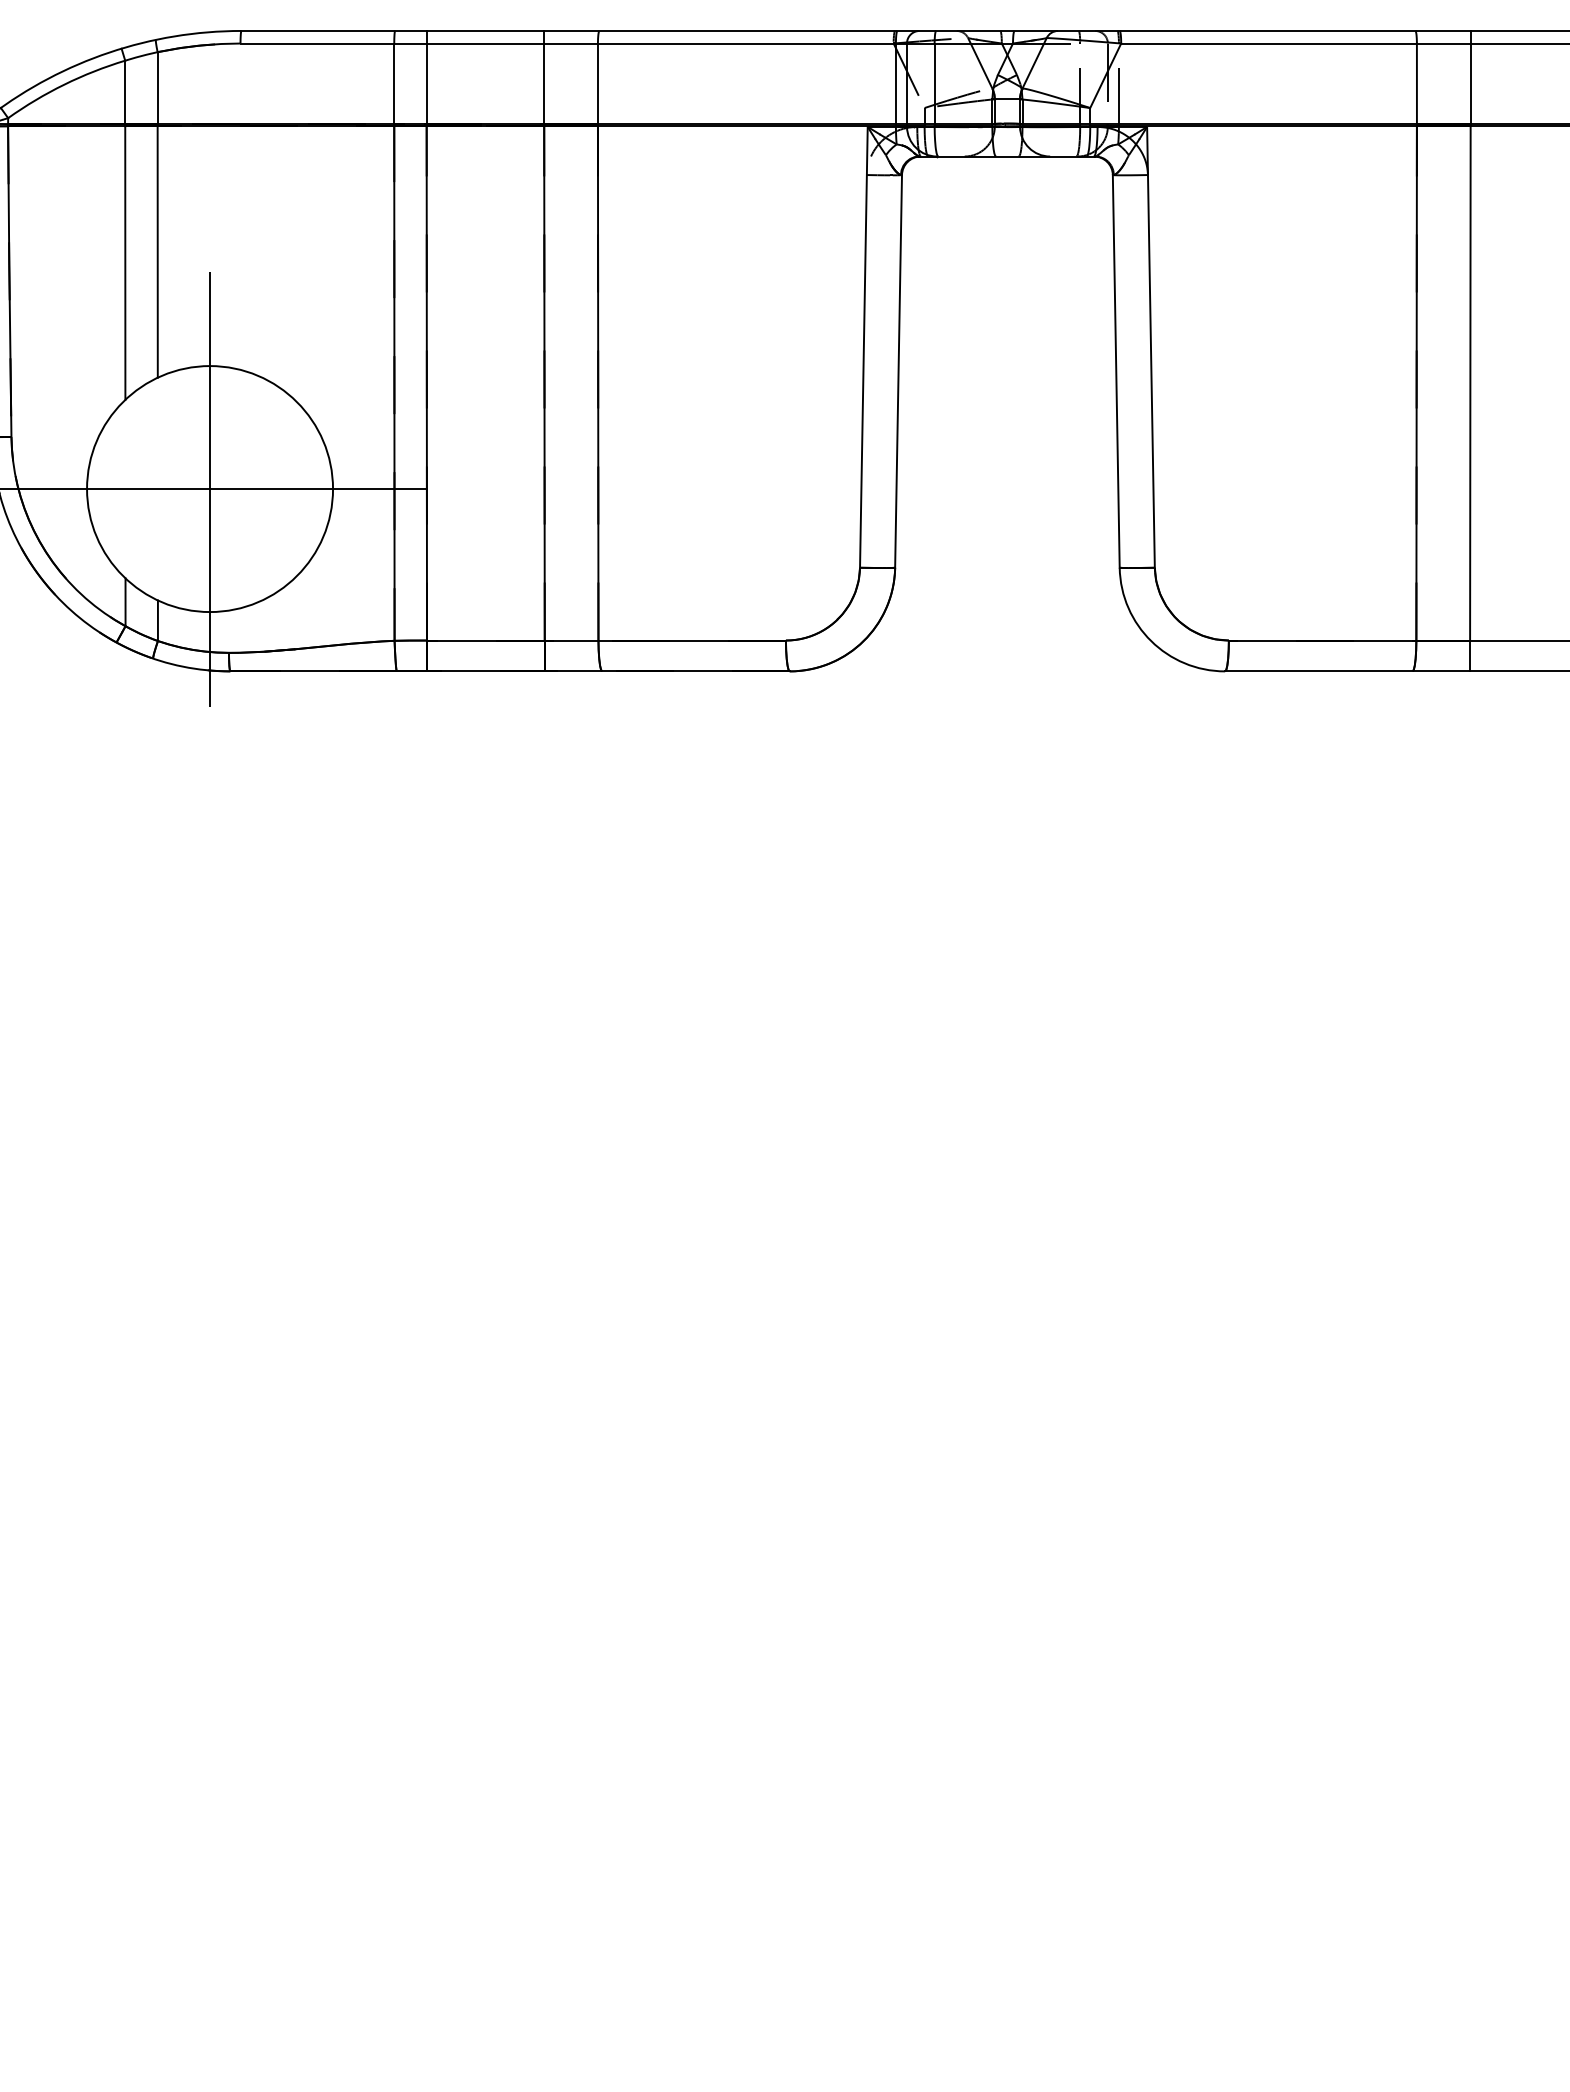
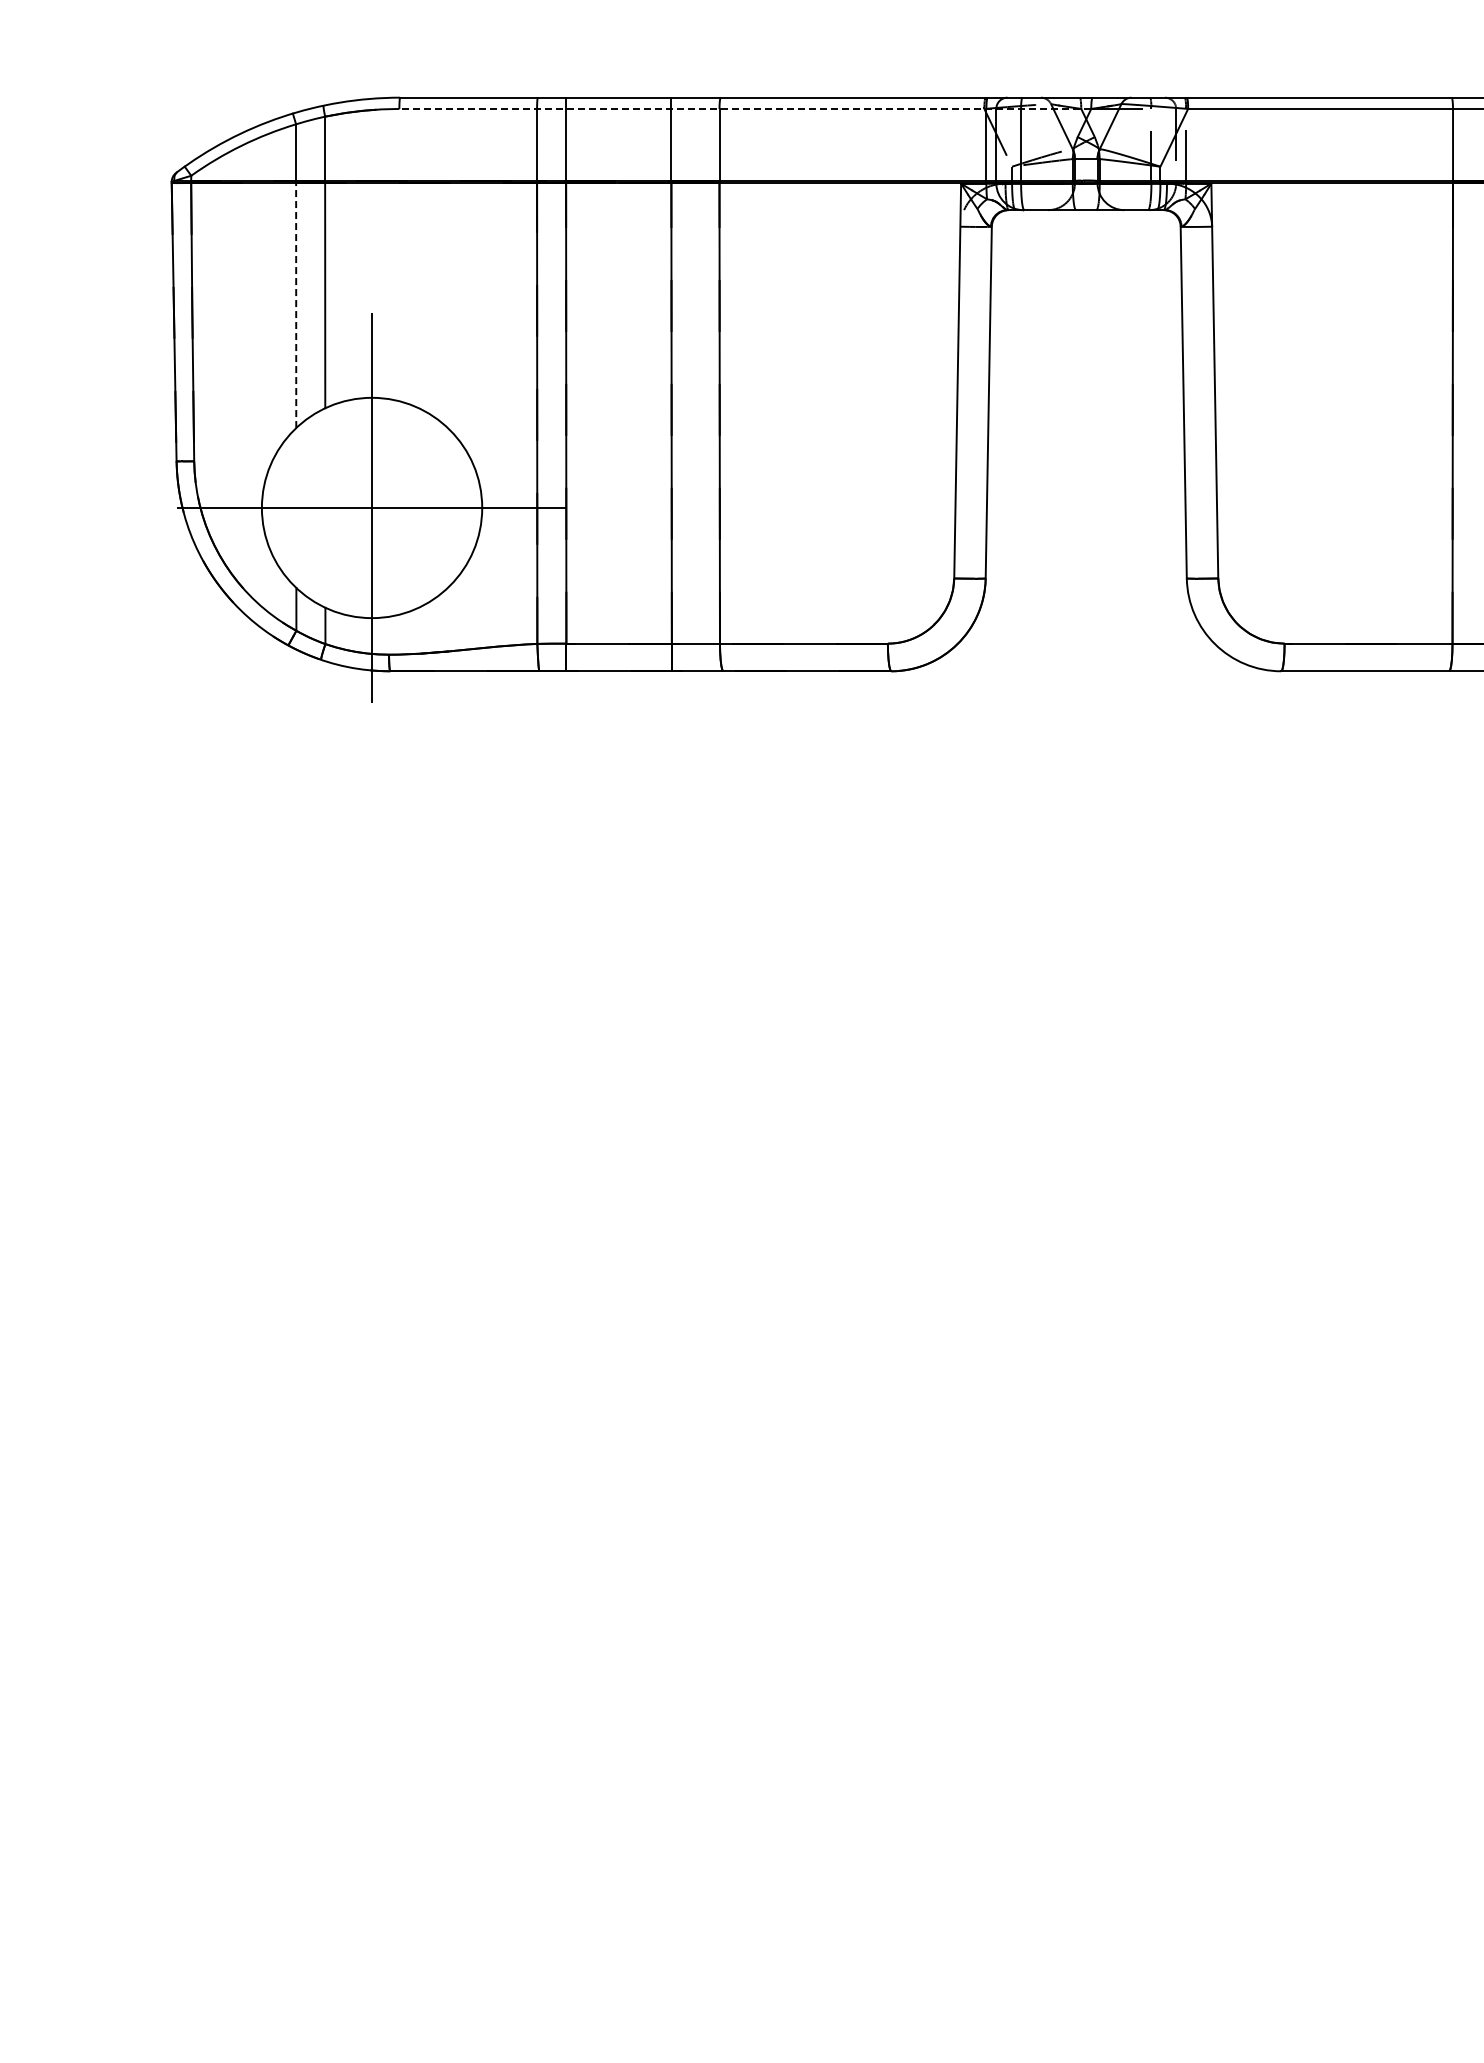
line: (626, 43) -> (745, 108), solid -> dashed
line: (125, 262) -> (296, 305), solid -> dashed

